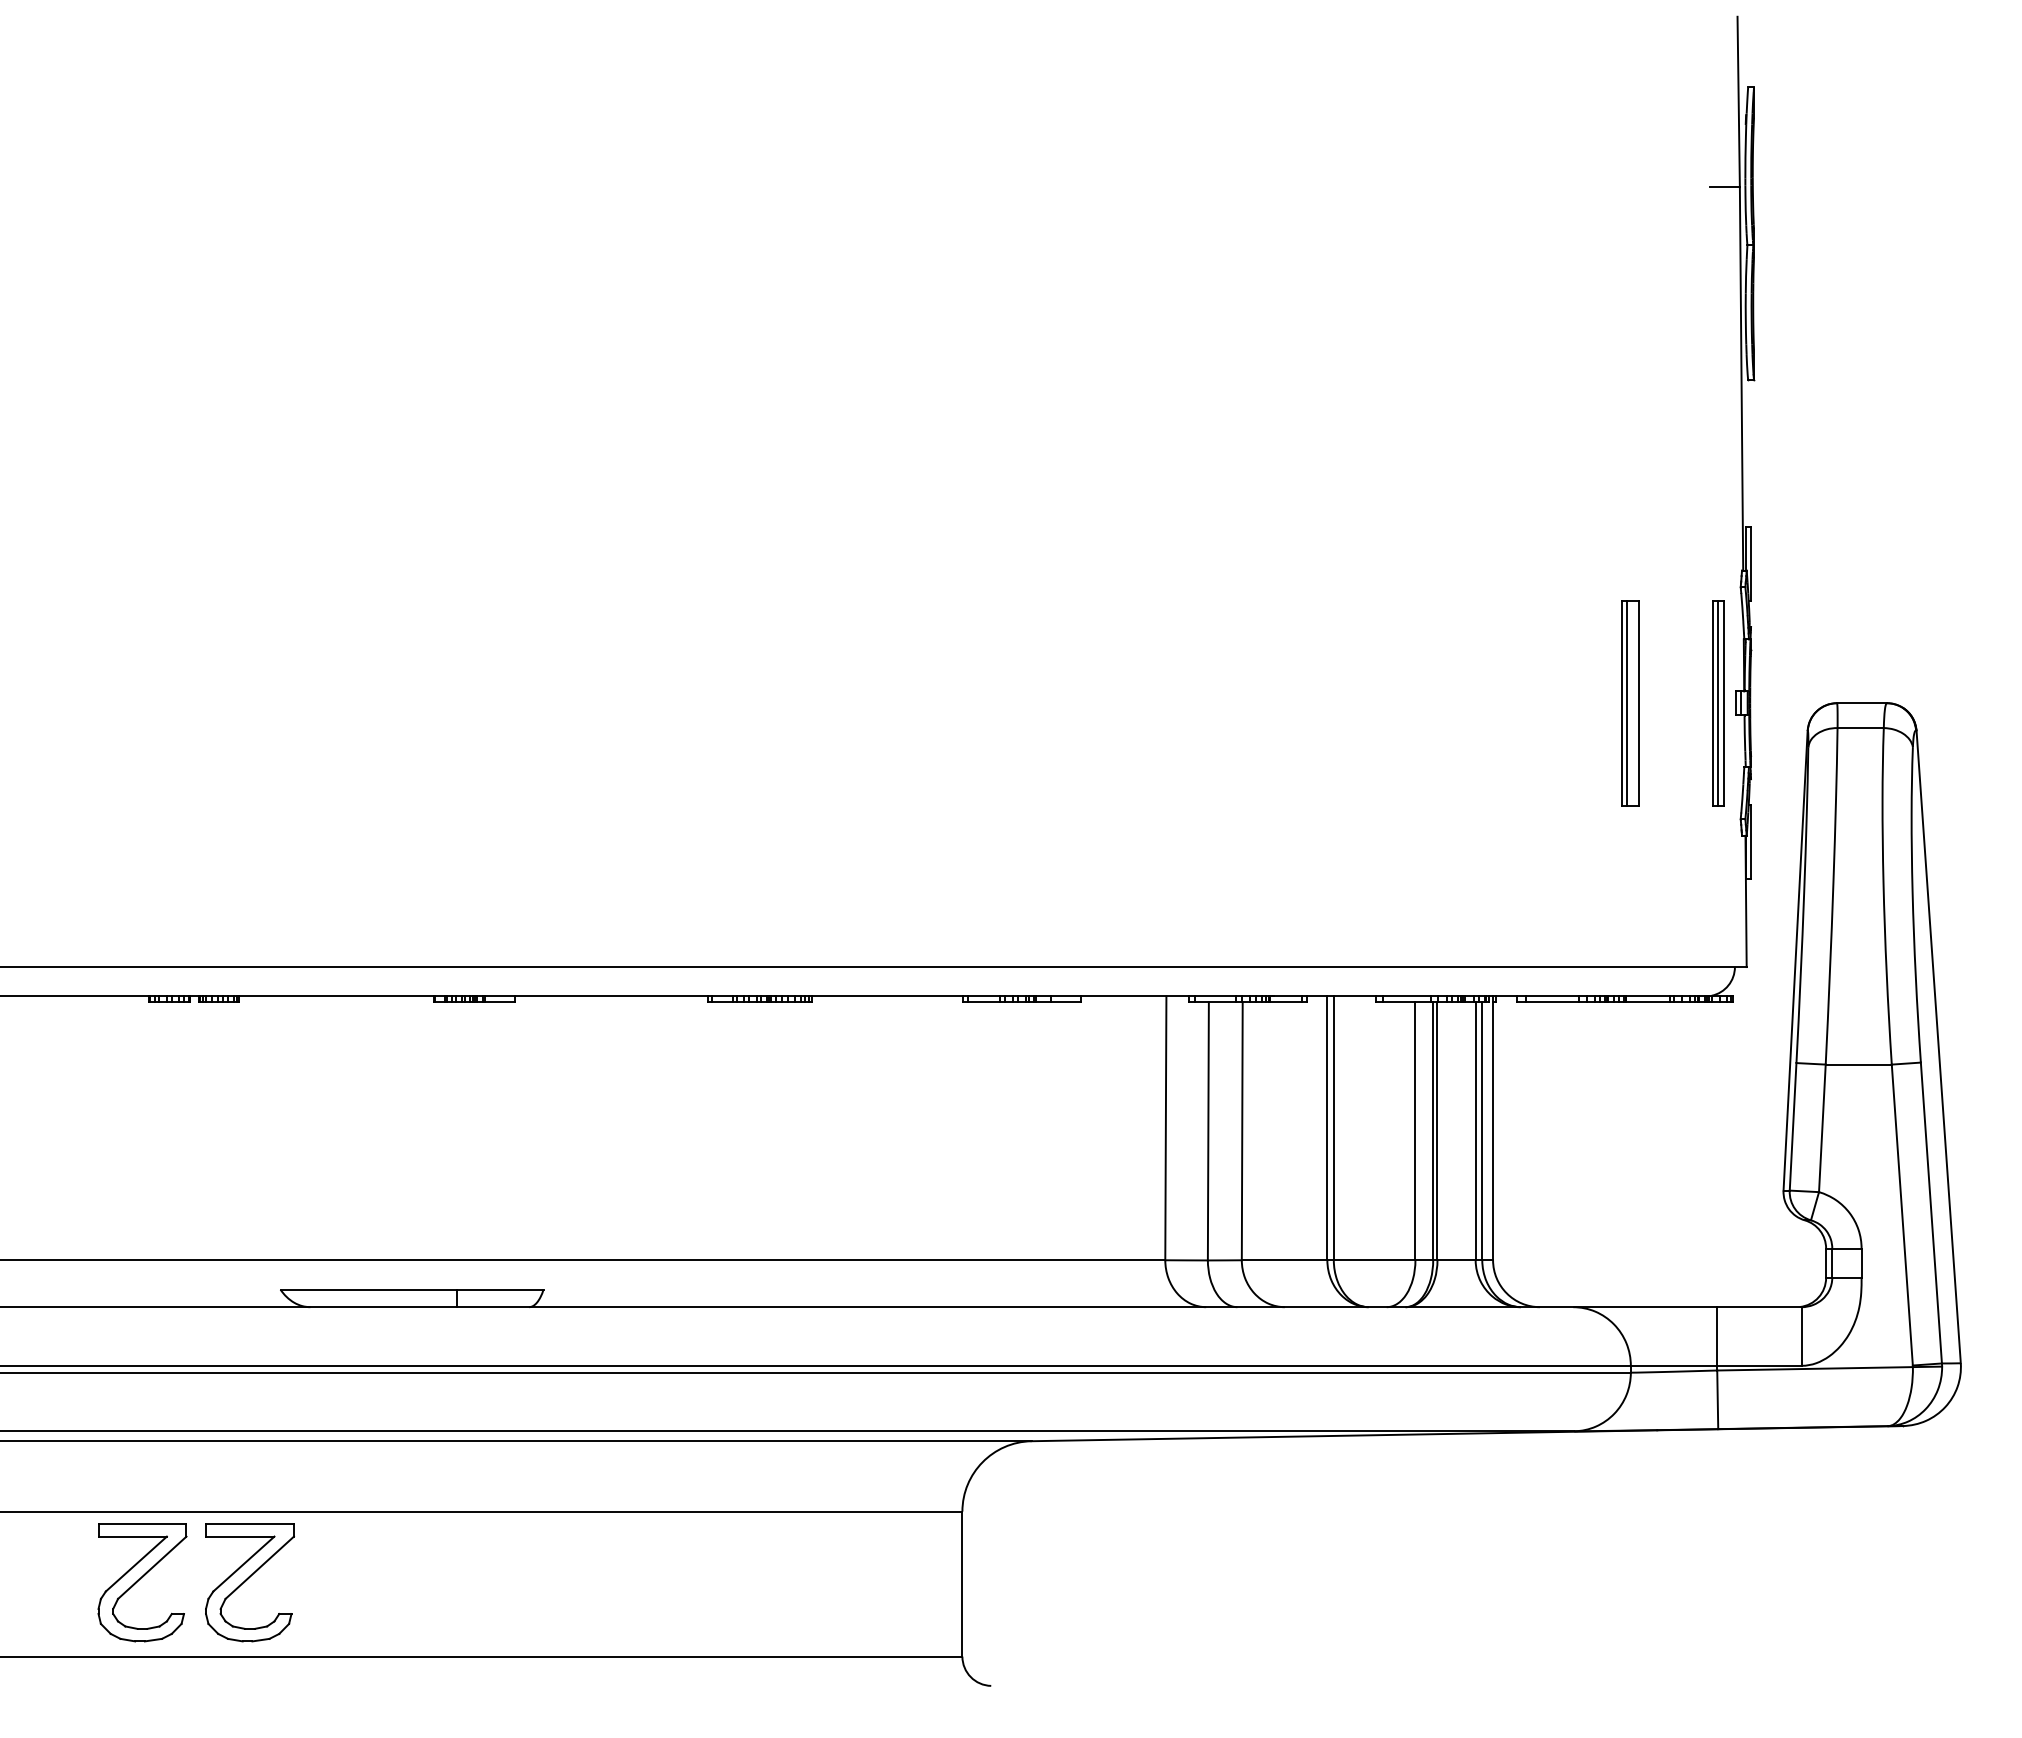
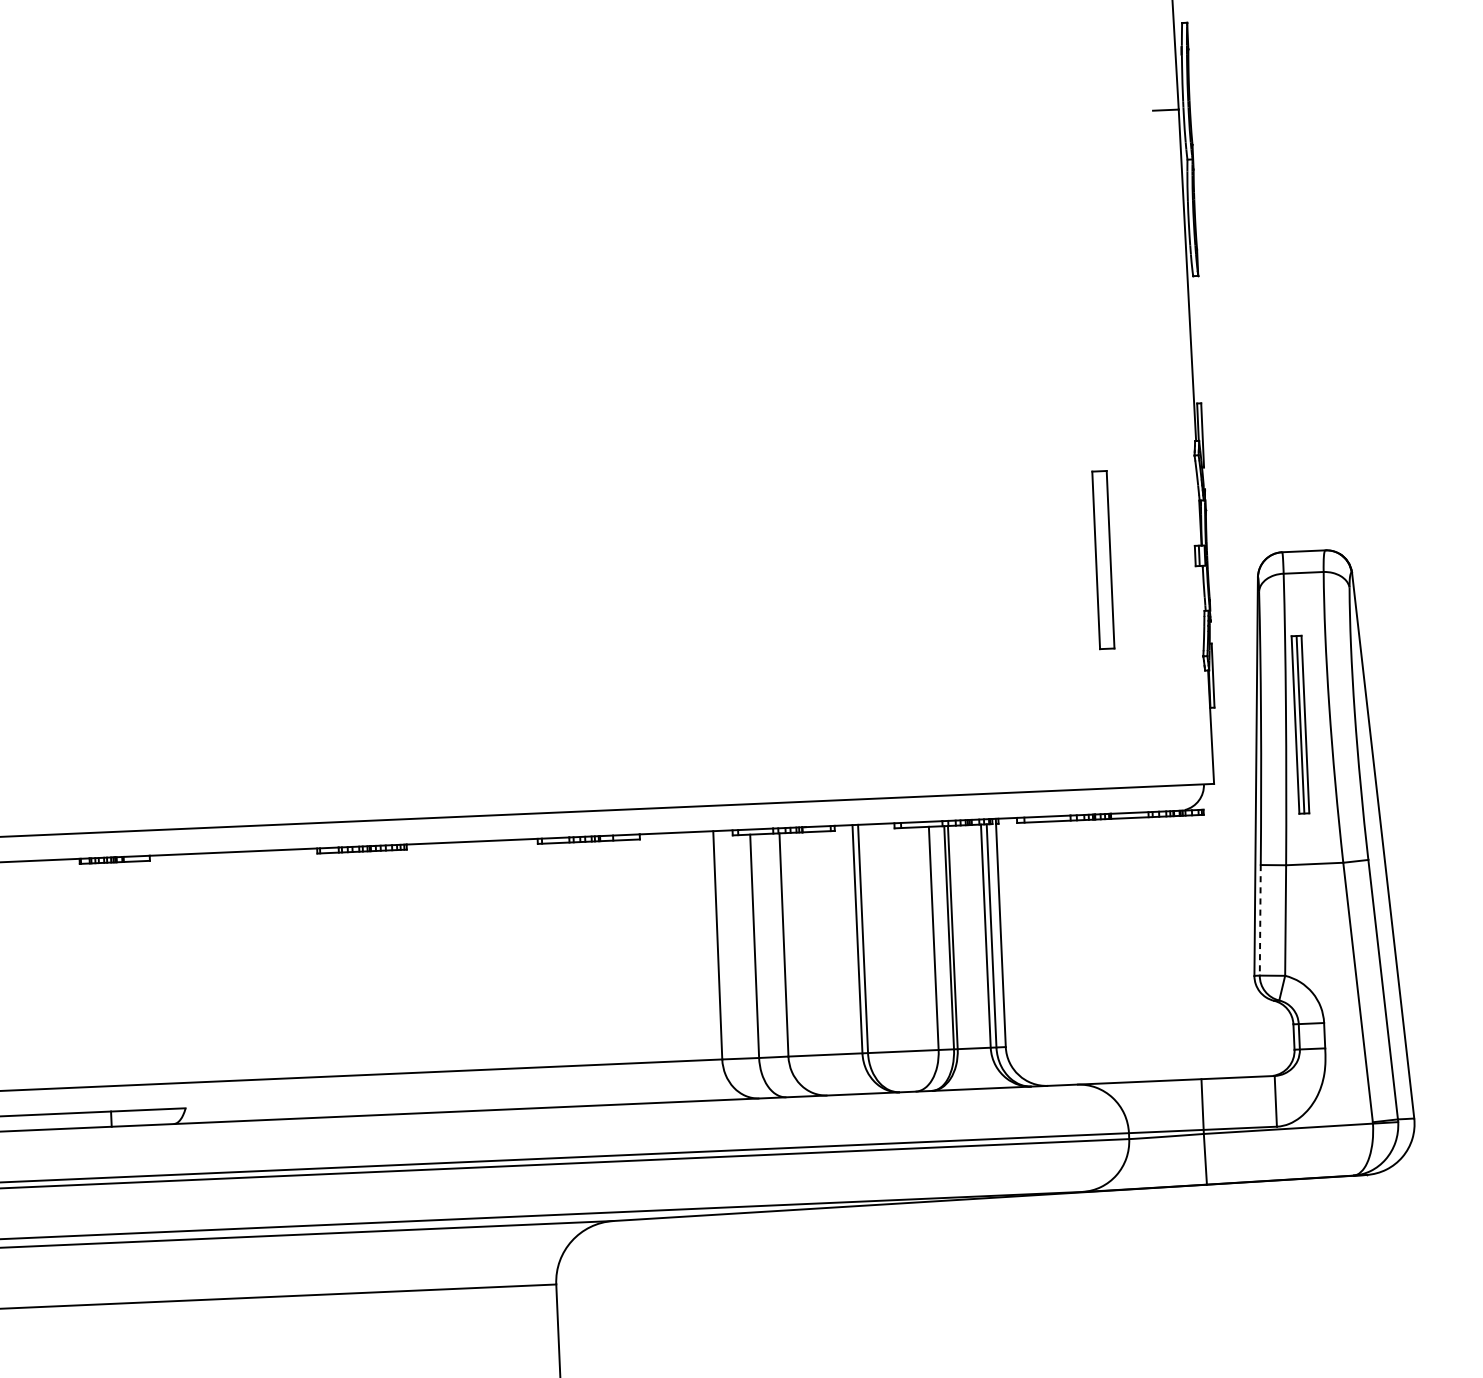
line: (1627, 702) -> (1101, 559), removed
part: (1718, 703) -> (1300, 725), moved
line: (1793, 1126) -> (1260, 920), solid -> dashed

